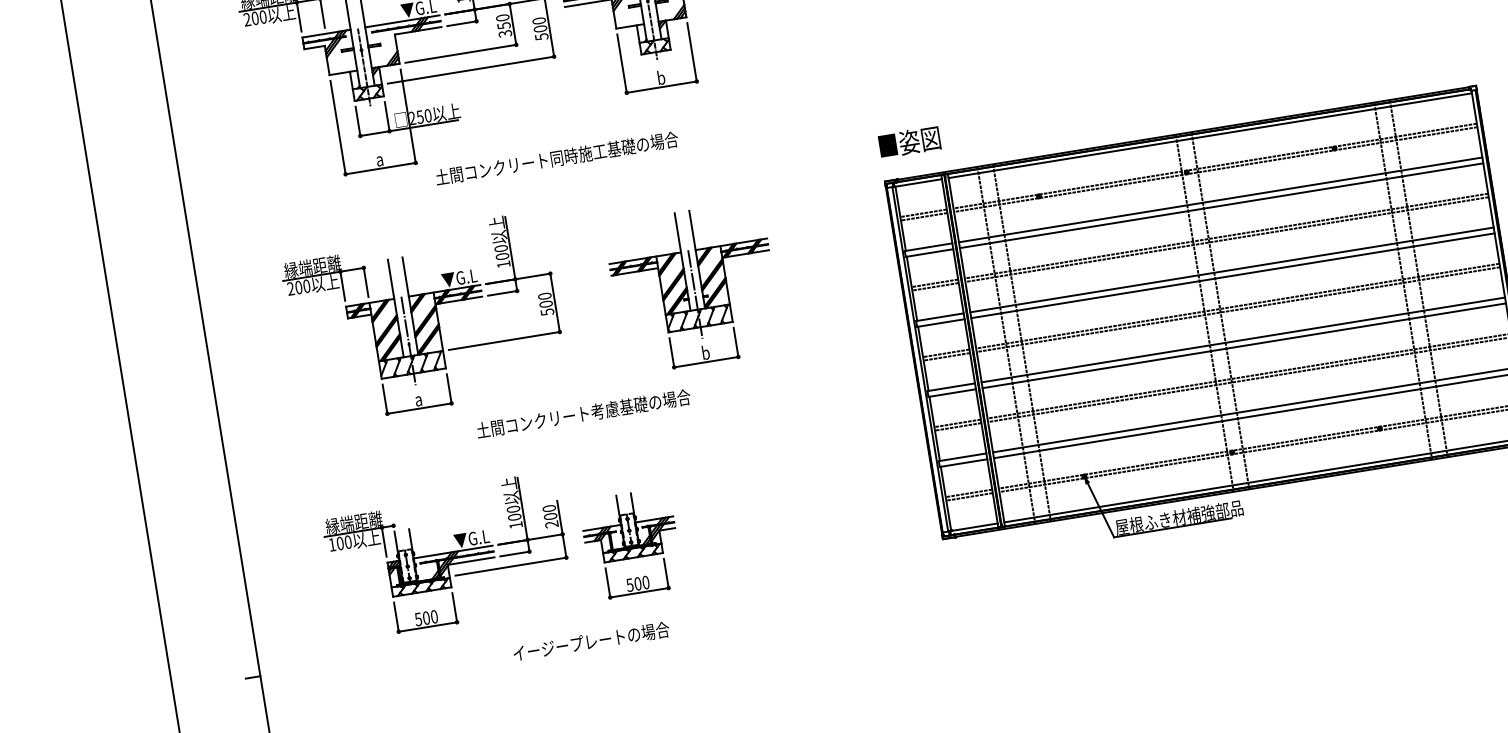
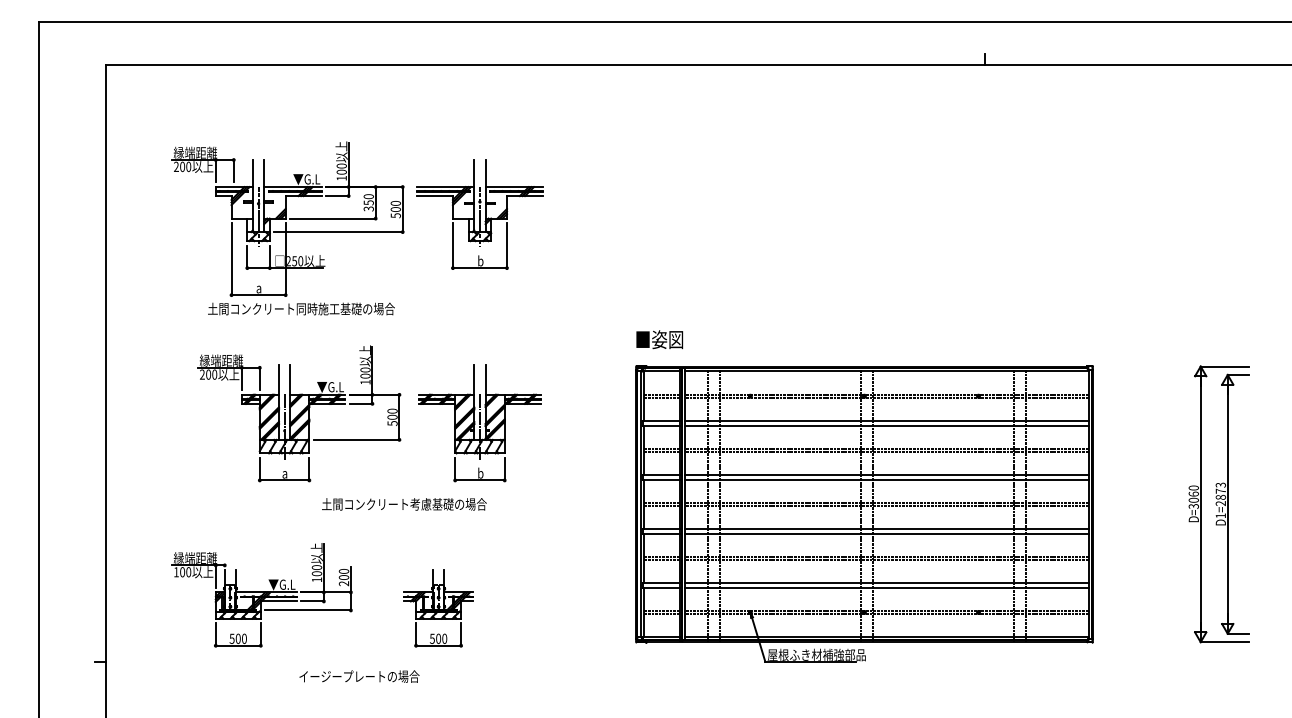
text: (556, 157) -> (301, 308), moved
part: (424, 318) -> (299, 413), moved
text: (583, 414) -> (404, 504), moved
part: (631, 544) -> (438, 608), moved

